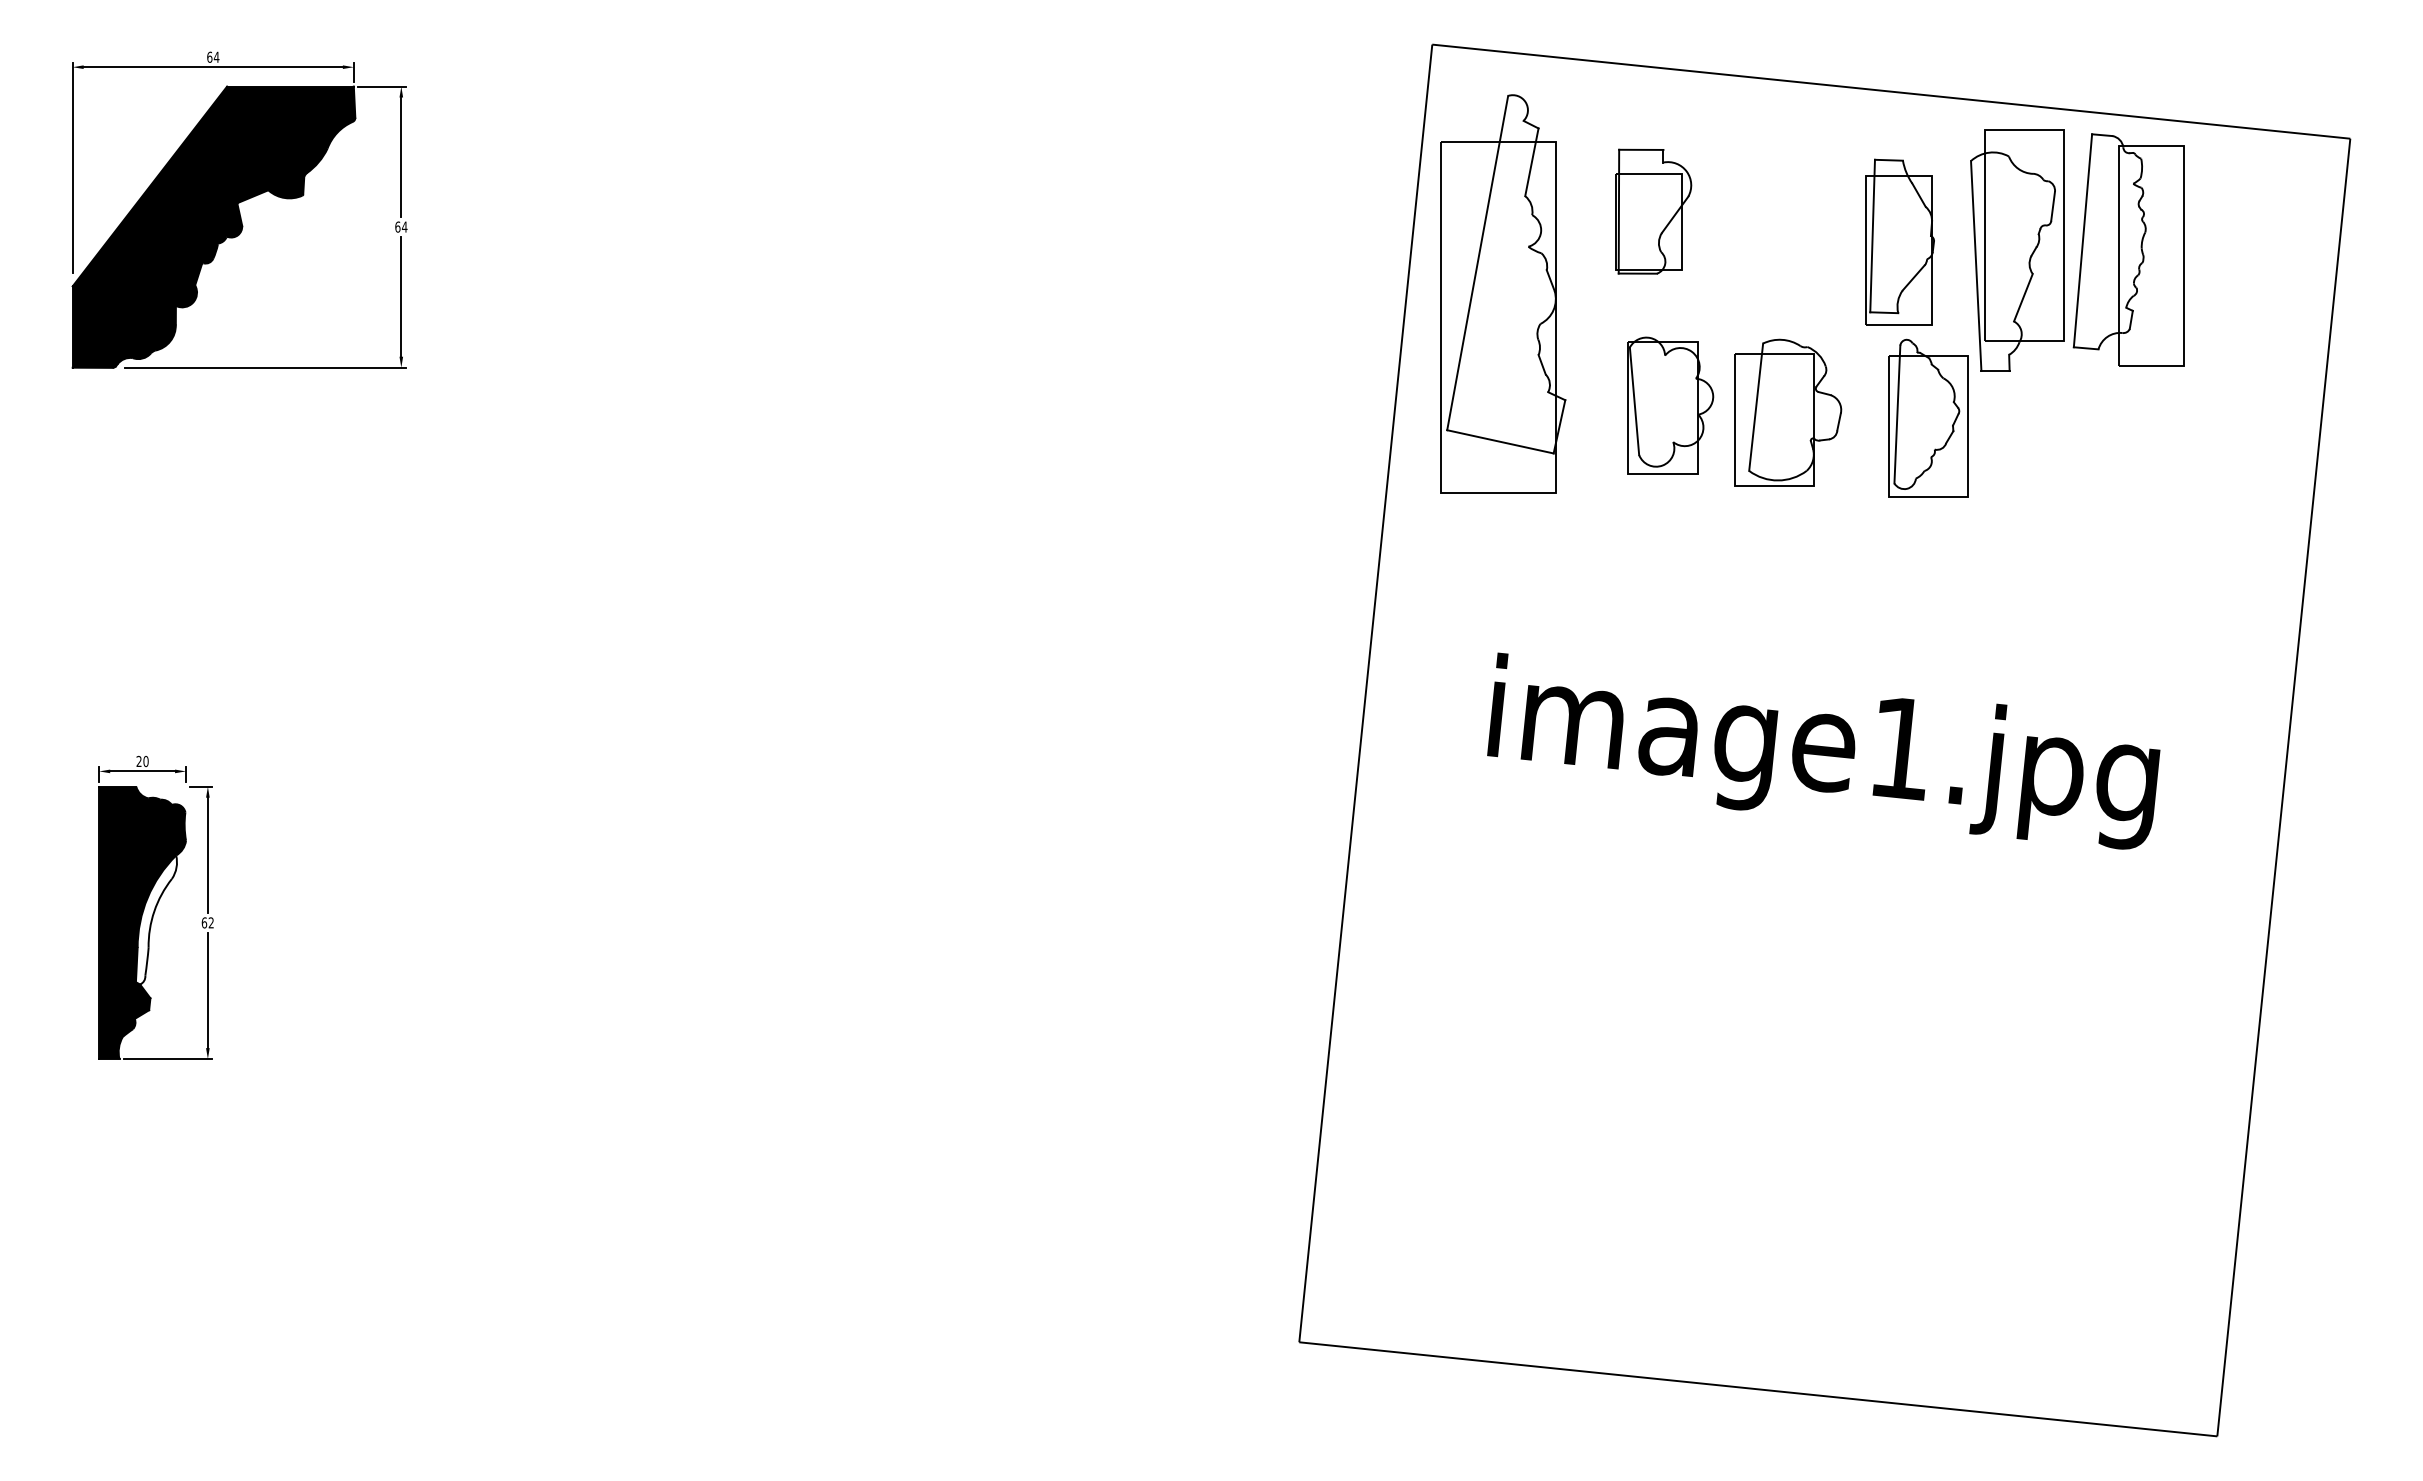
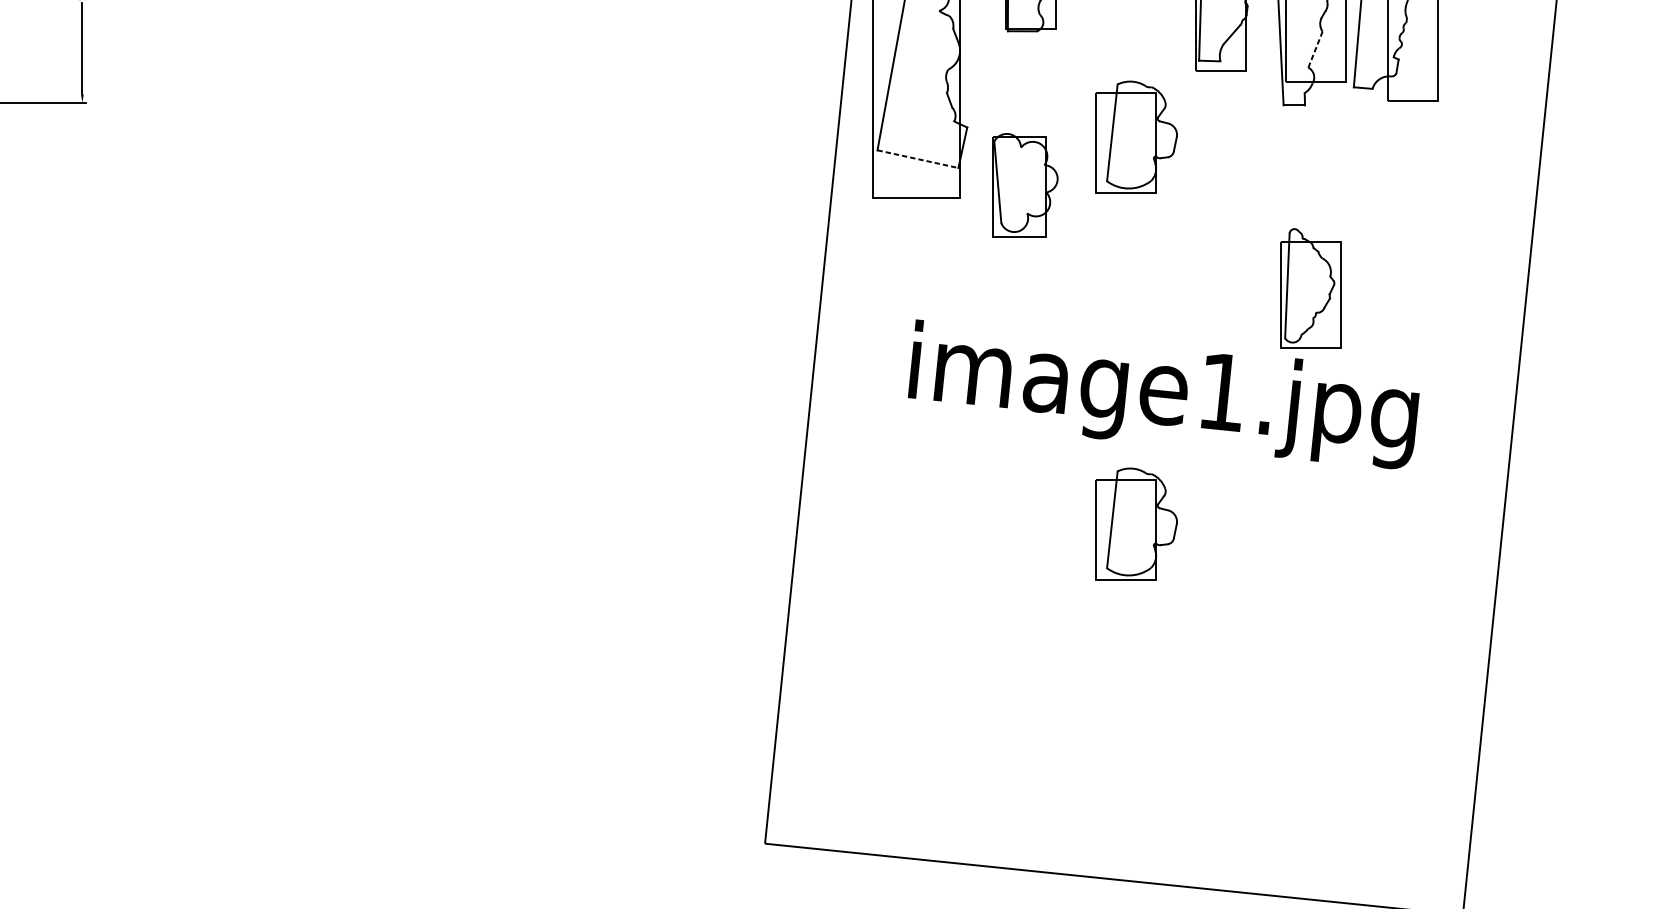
line: (2023, 297) -> (1315, 49), solid -> dashed
part: (1670, 405) -> (1025, 185), moved
part: (1928, 417) -> (1311, 288), moved
line: (1500, 441) -> (918, 158), solid -> dashed
part: (1788, 921) -> (1136, 523), added

